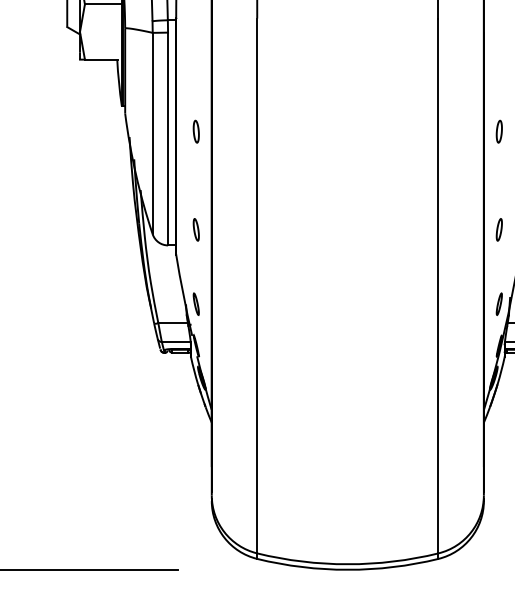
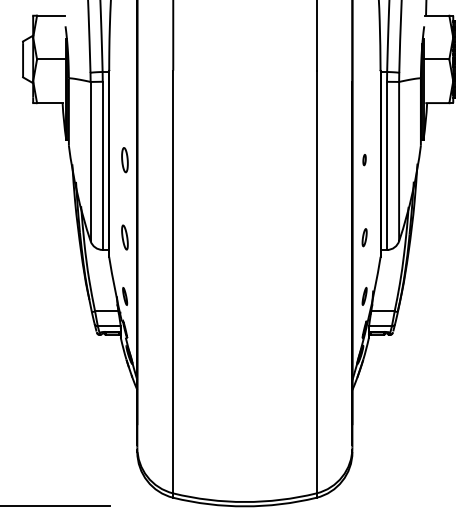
part: (196, 130) -> (125, 159), size x1.4
part: (499, 130) -> (364, 159), size x0.6
part: (196, 229) -> (125, 237), size x1.4

